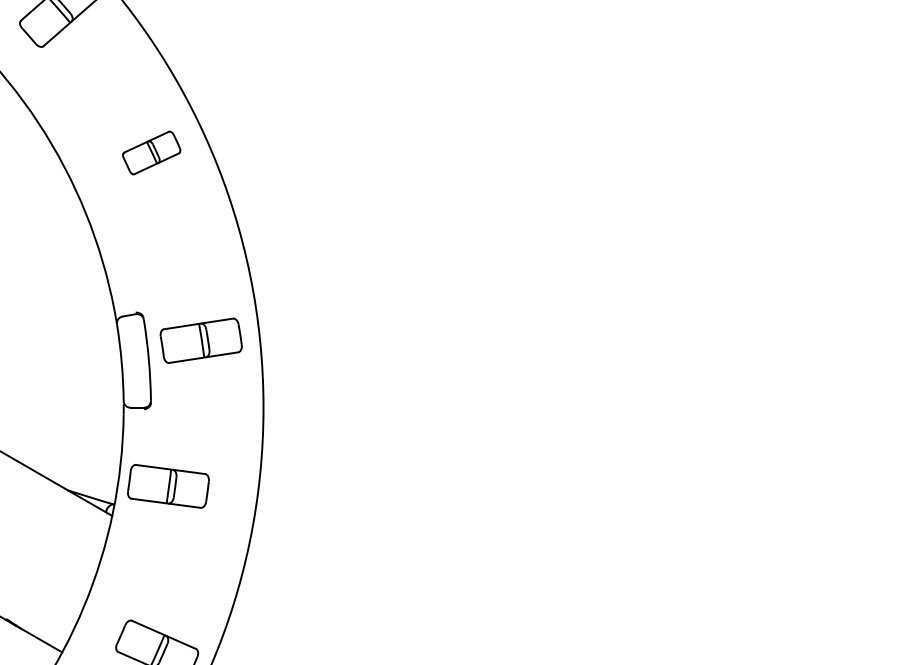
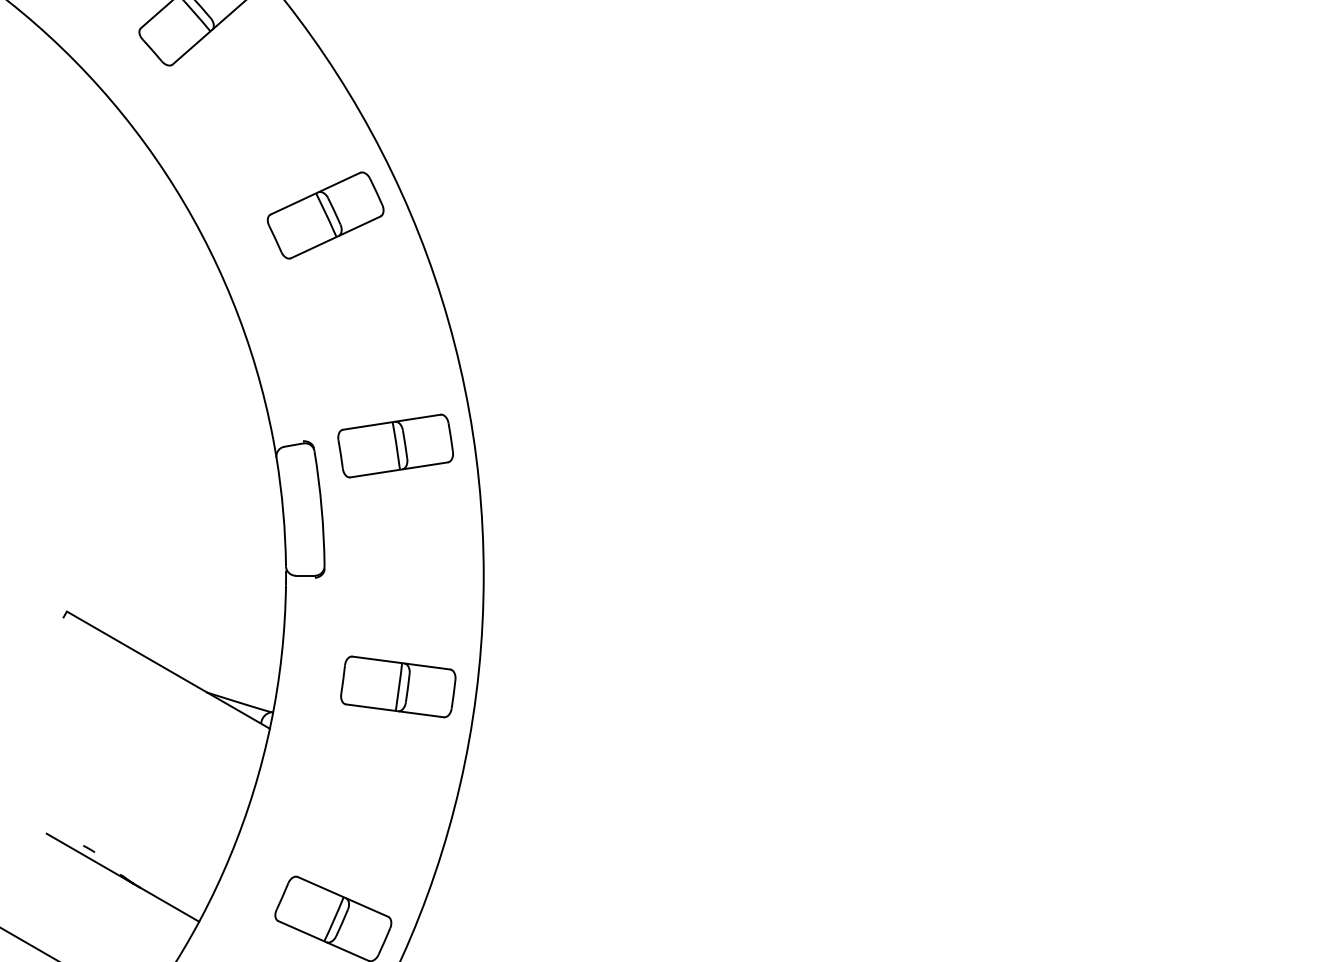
part: (151, 152) -> (325, 215), size x1.43
part: (201, 340) -> (395, 445), moved
part: (168, 486) -> (398, 686), moved

